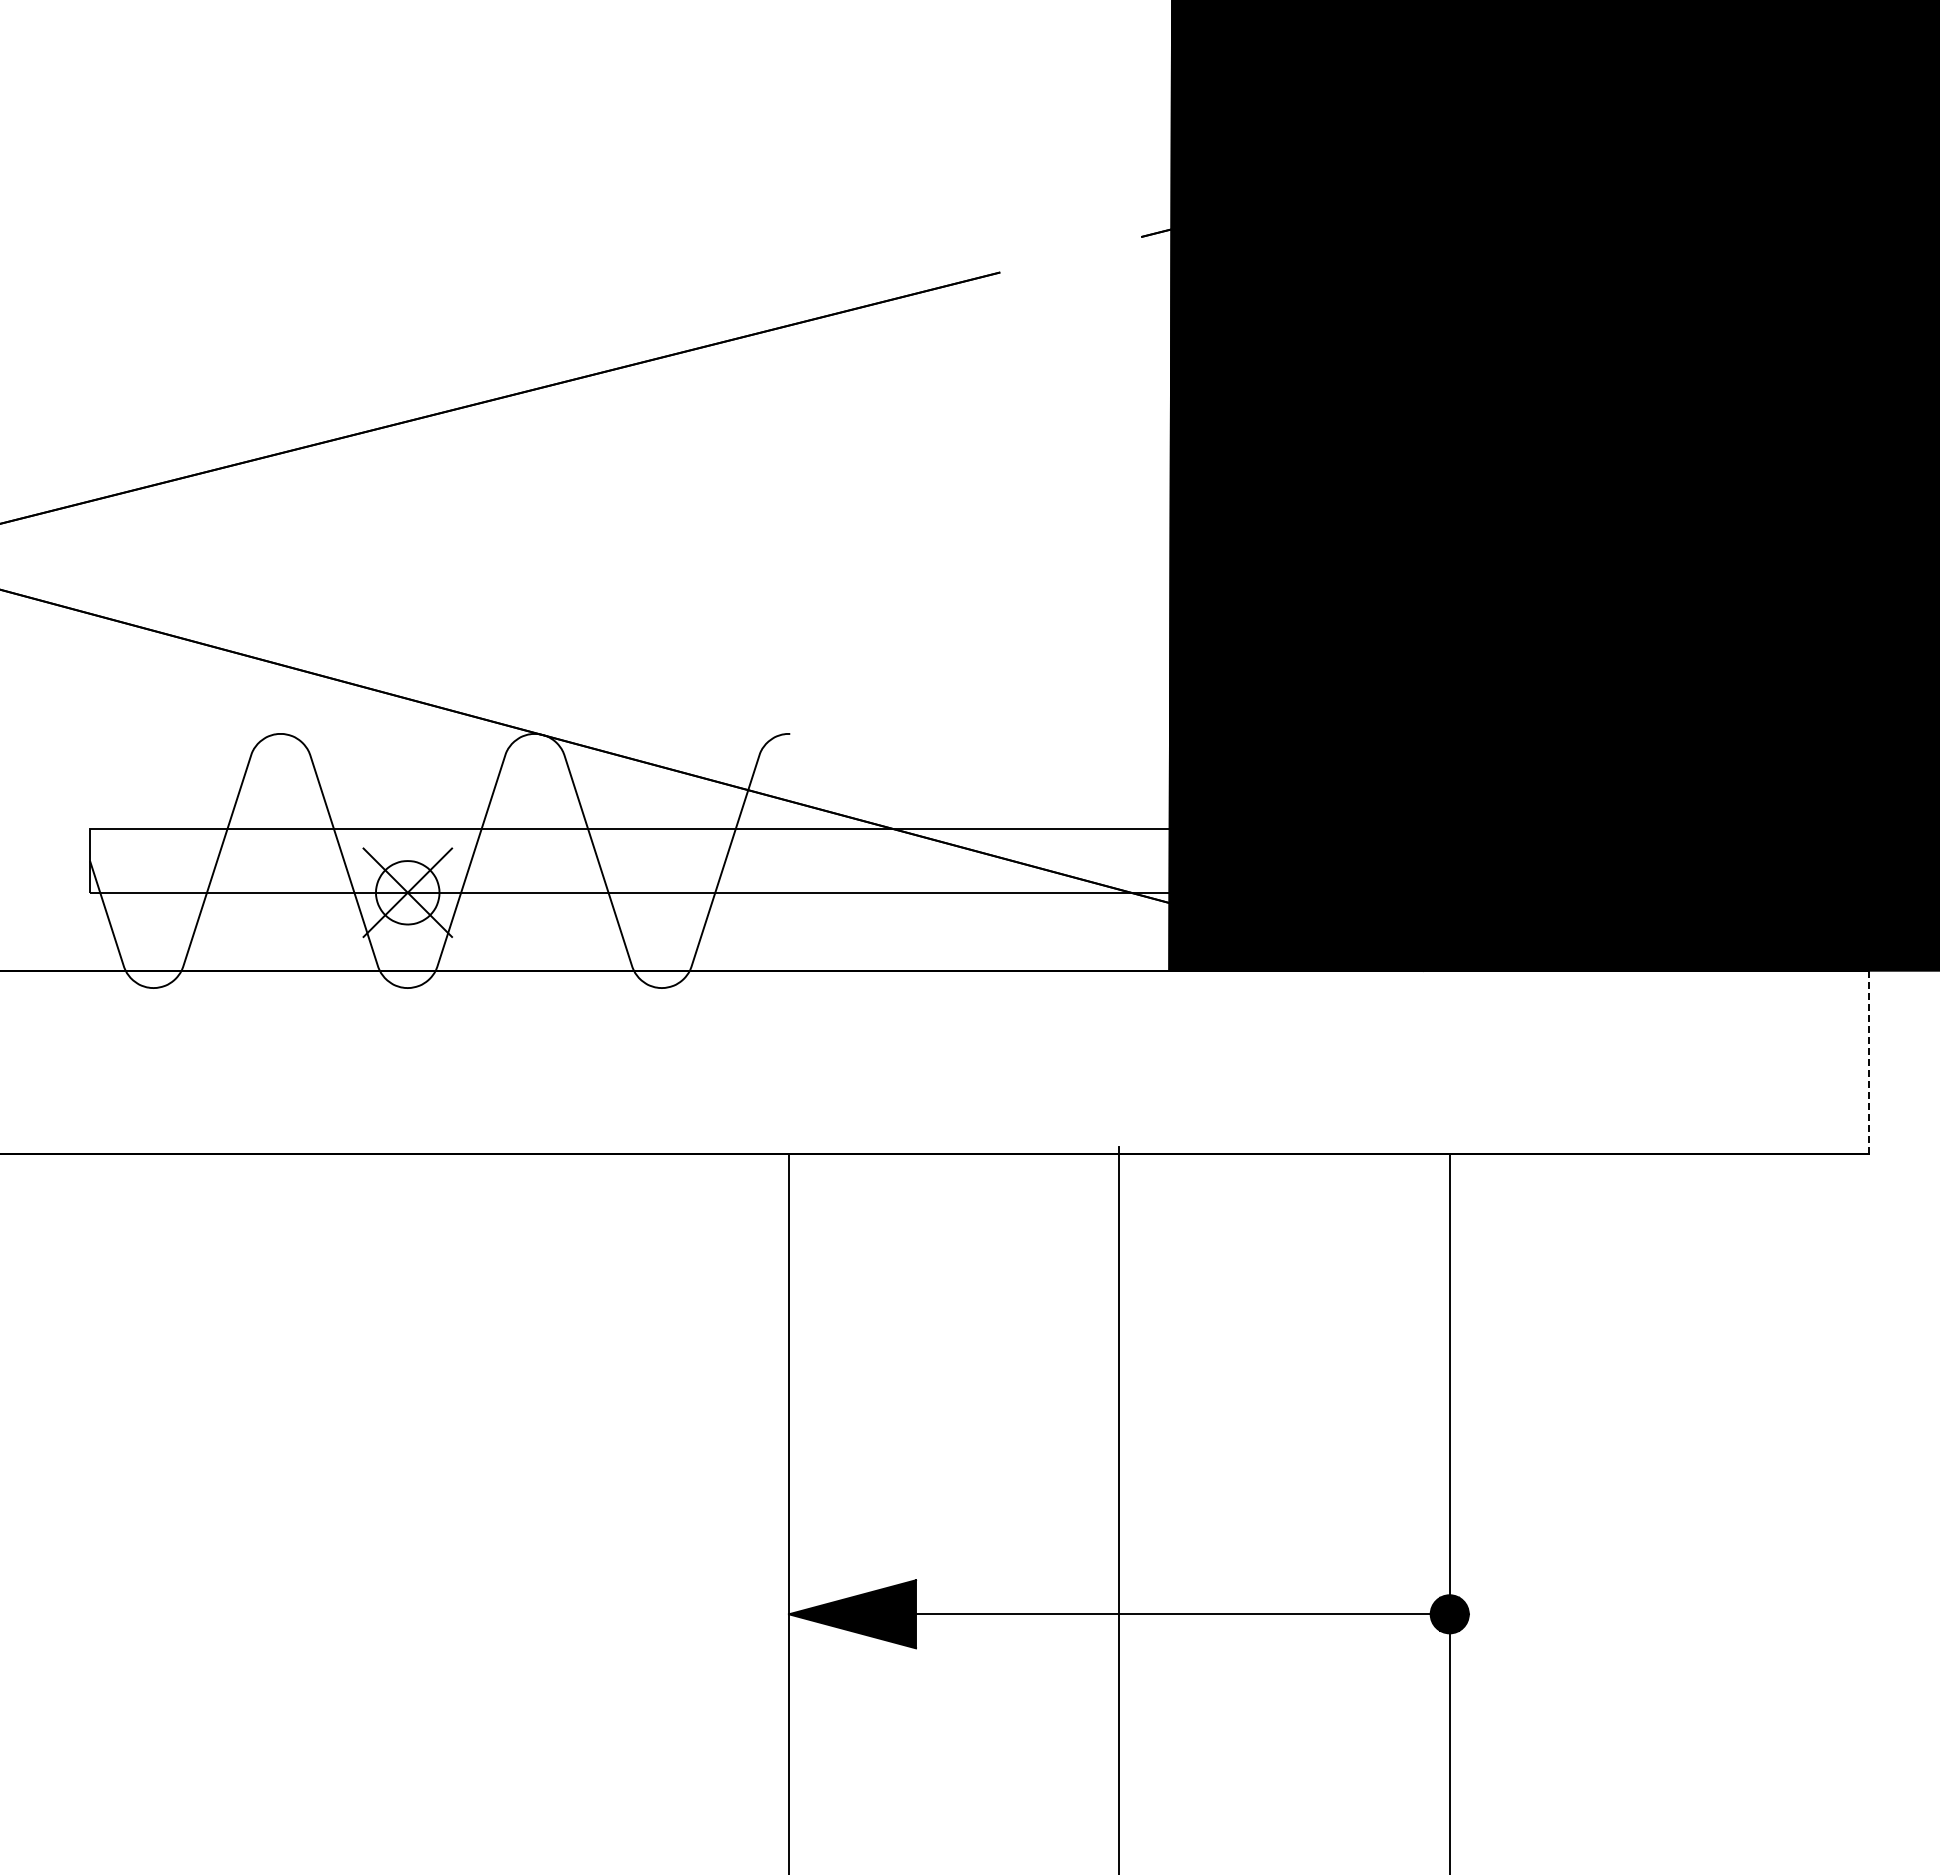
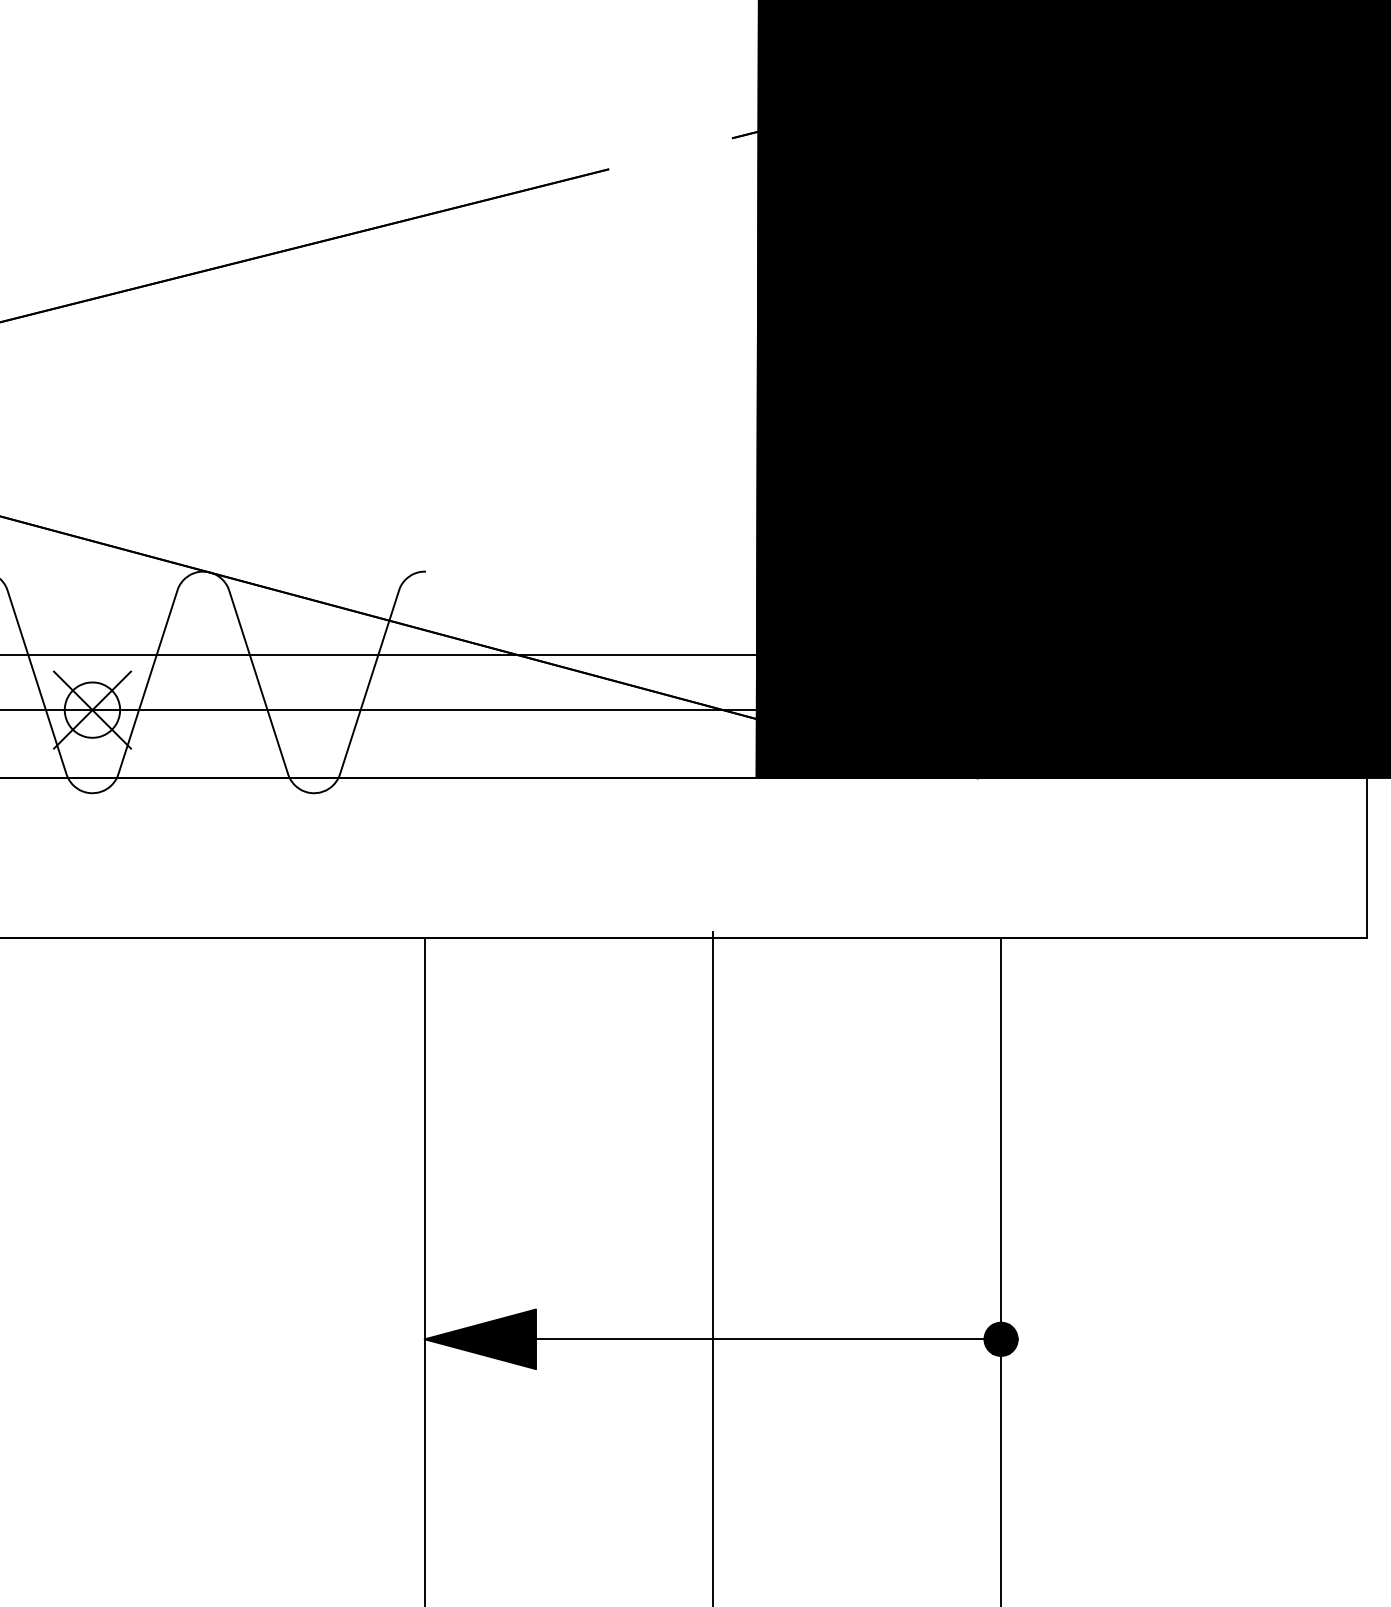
line: (1869, 1061) -> (1367, 857), dashed -> solid

